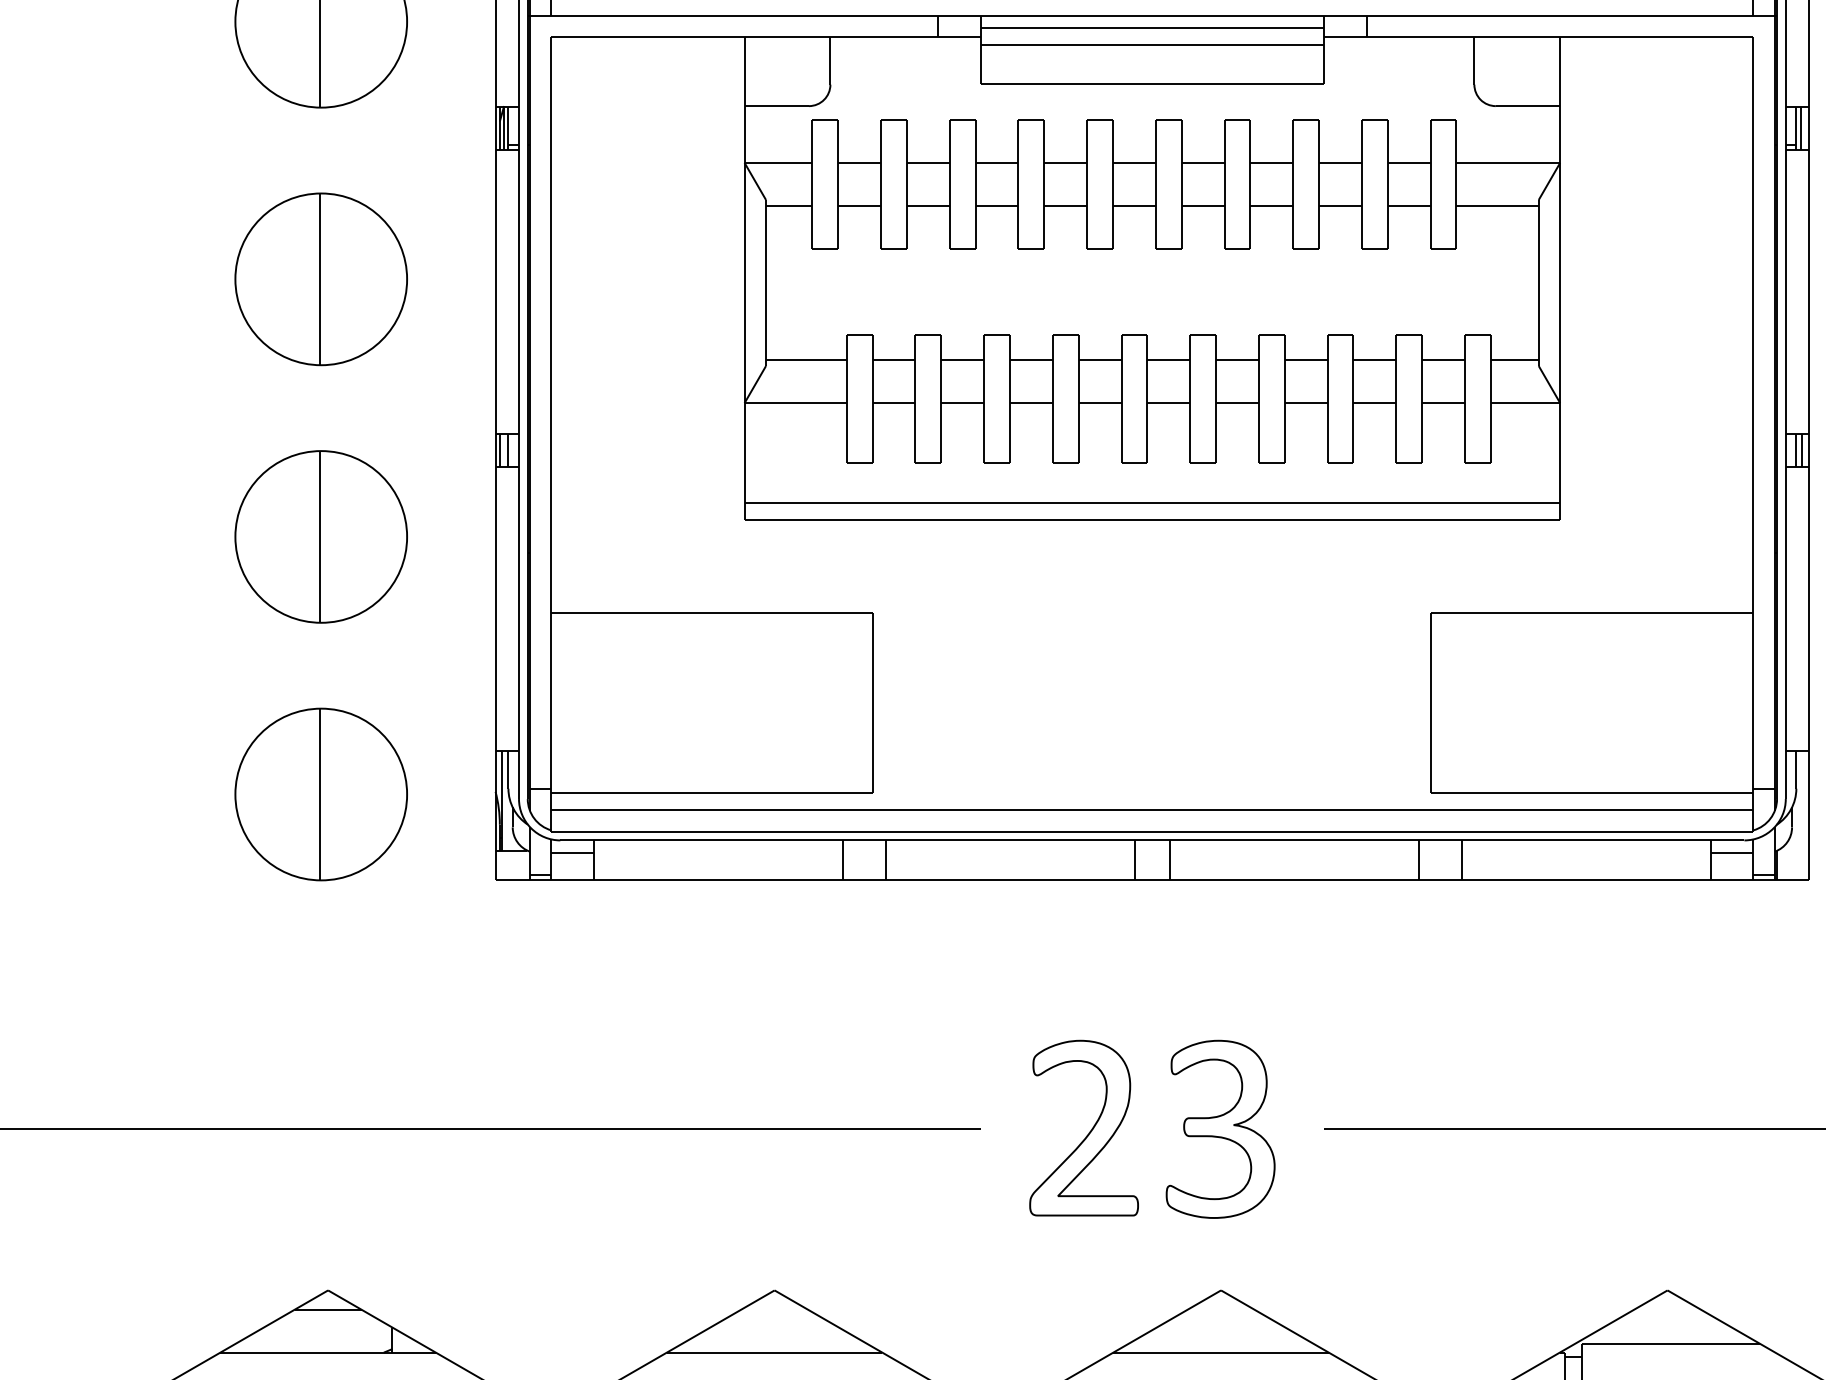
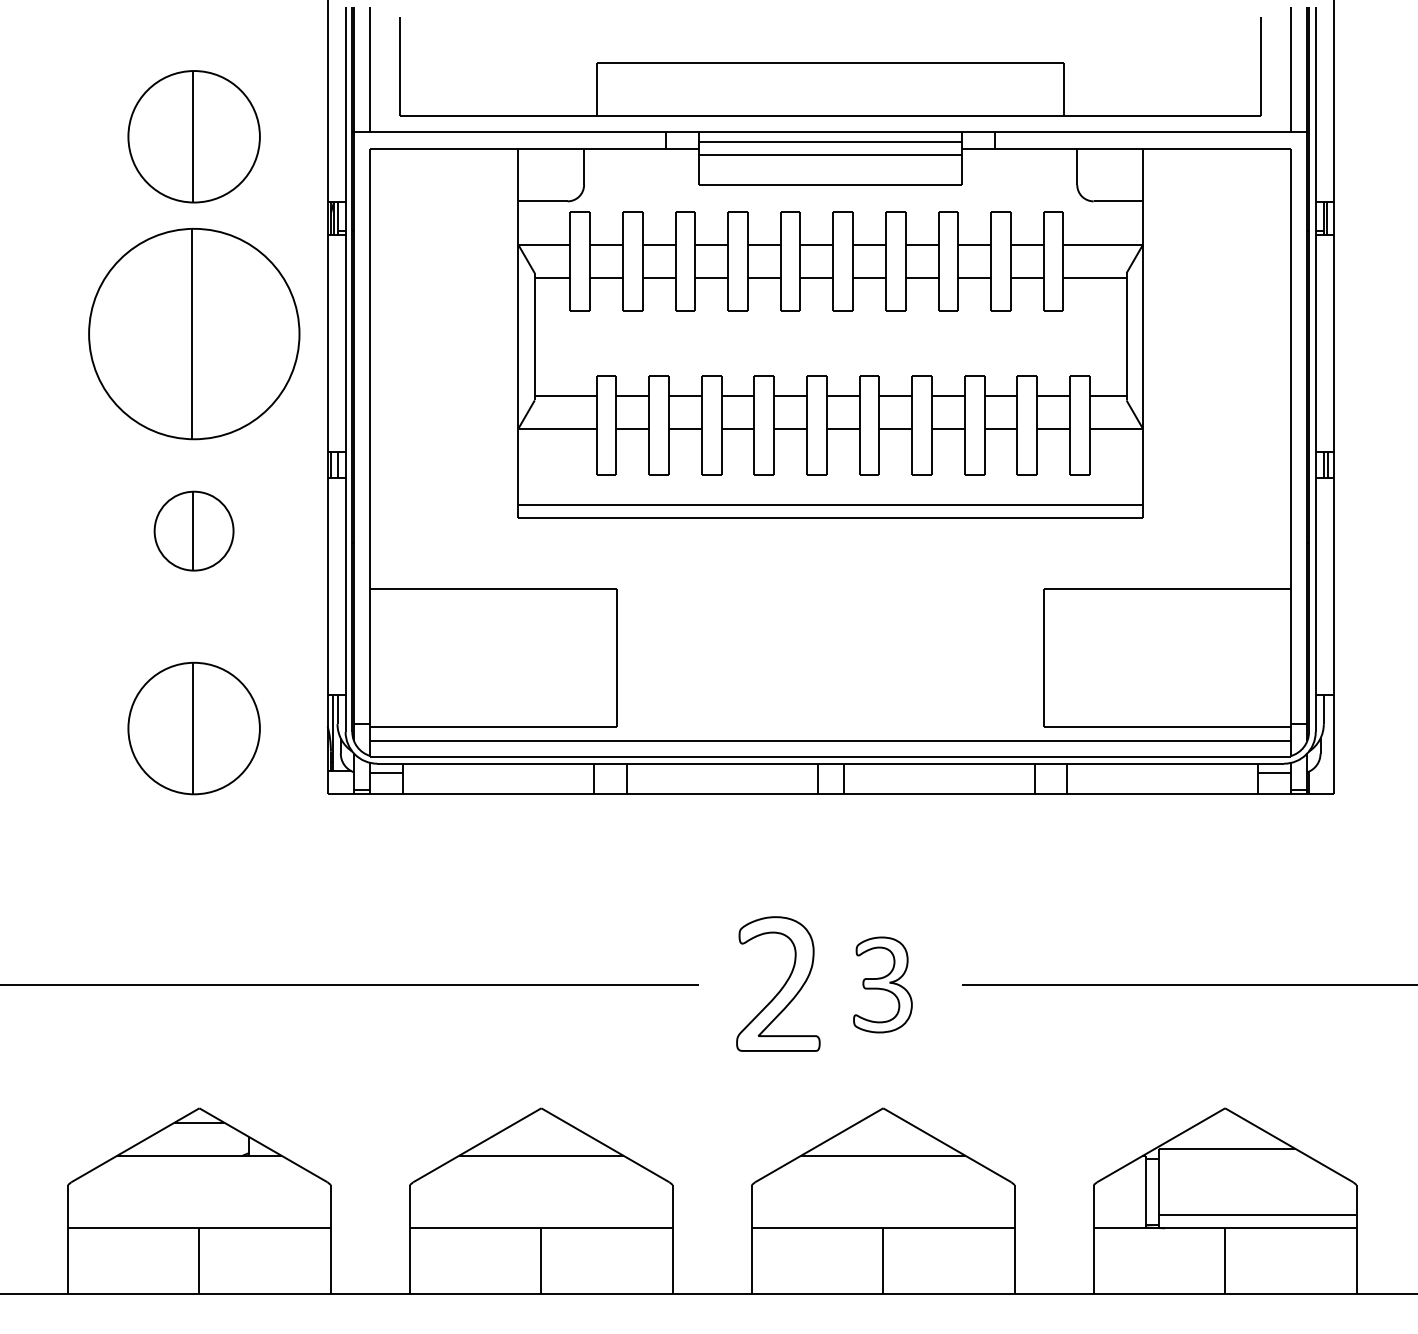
part: (320, 278) -> (193, 333), size x1.6
part: (320, 535) -> (193, 530), size x0.6
part: (1220, 1128) -> (882, 984), size x0.7

